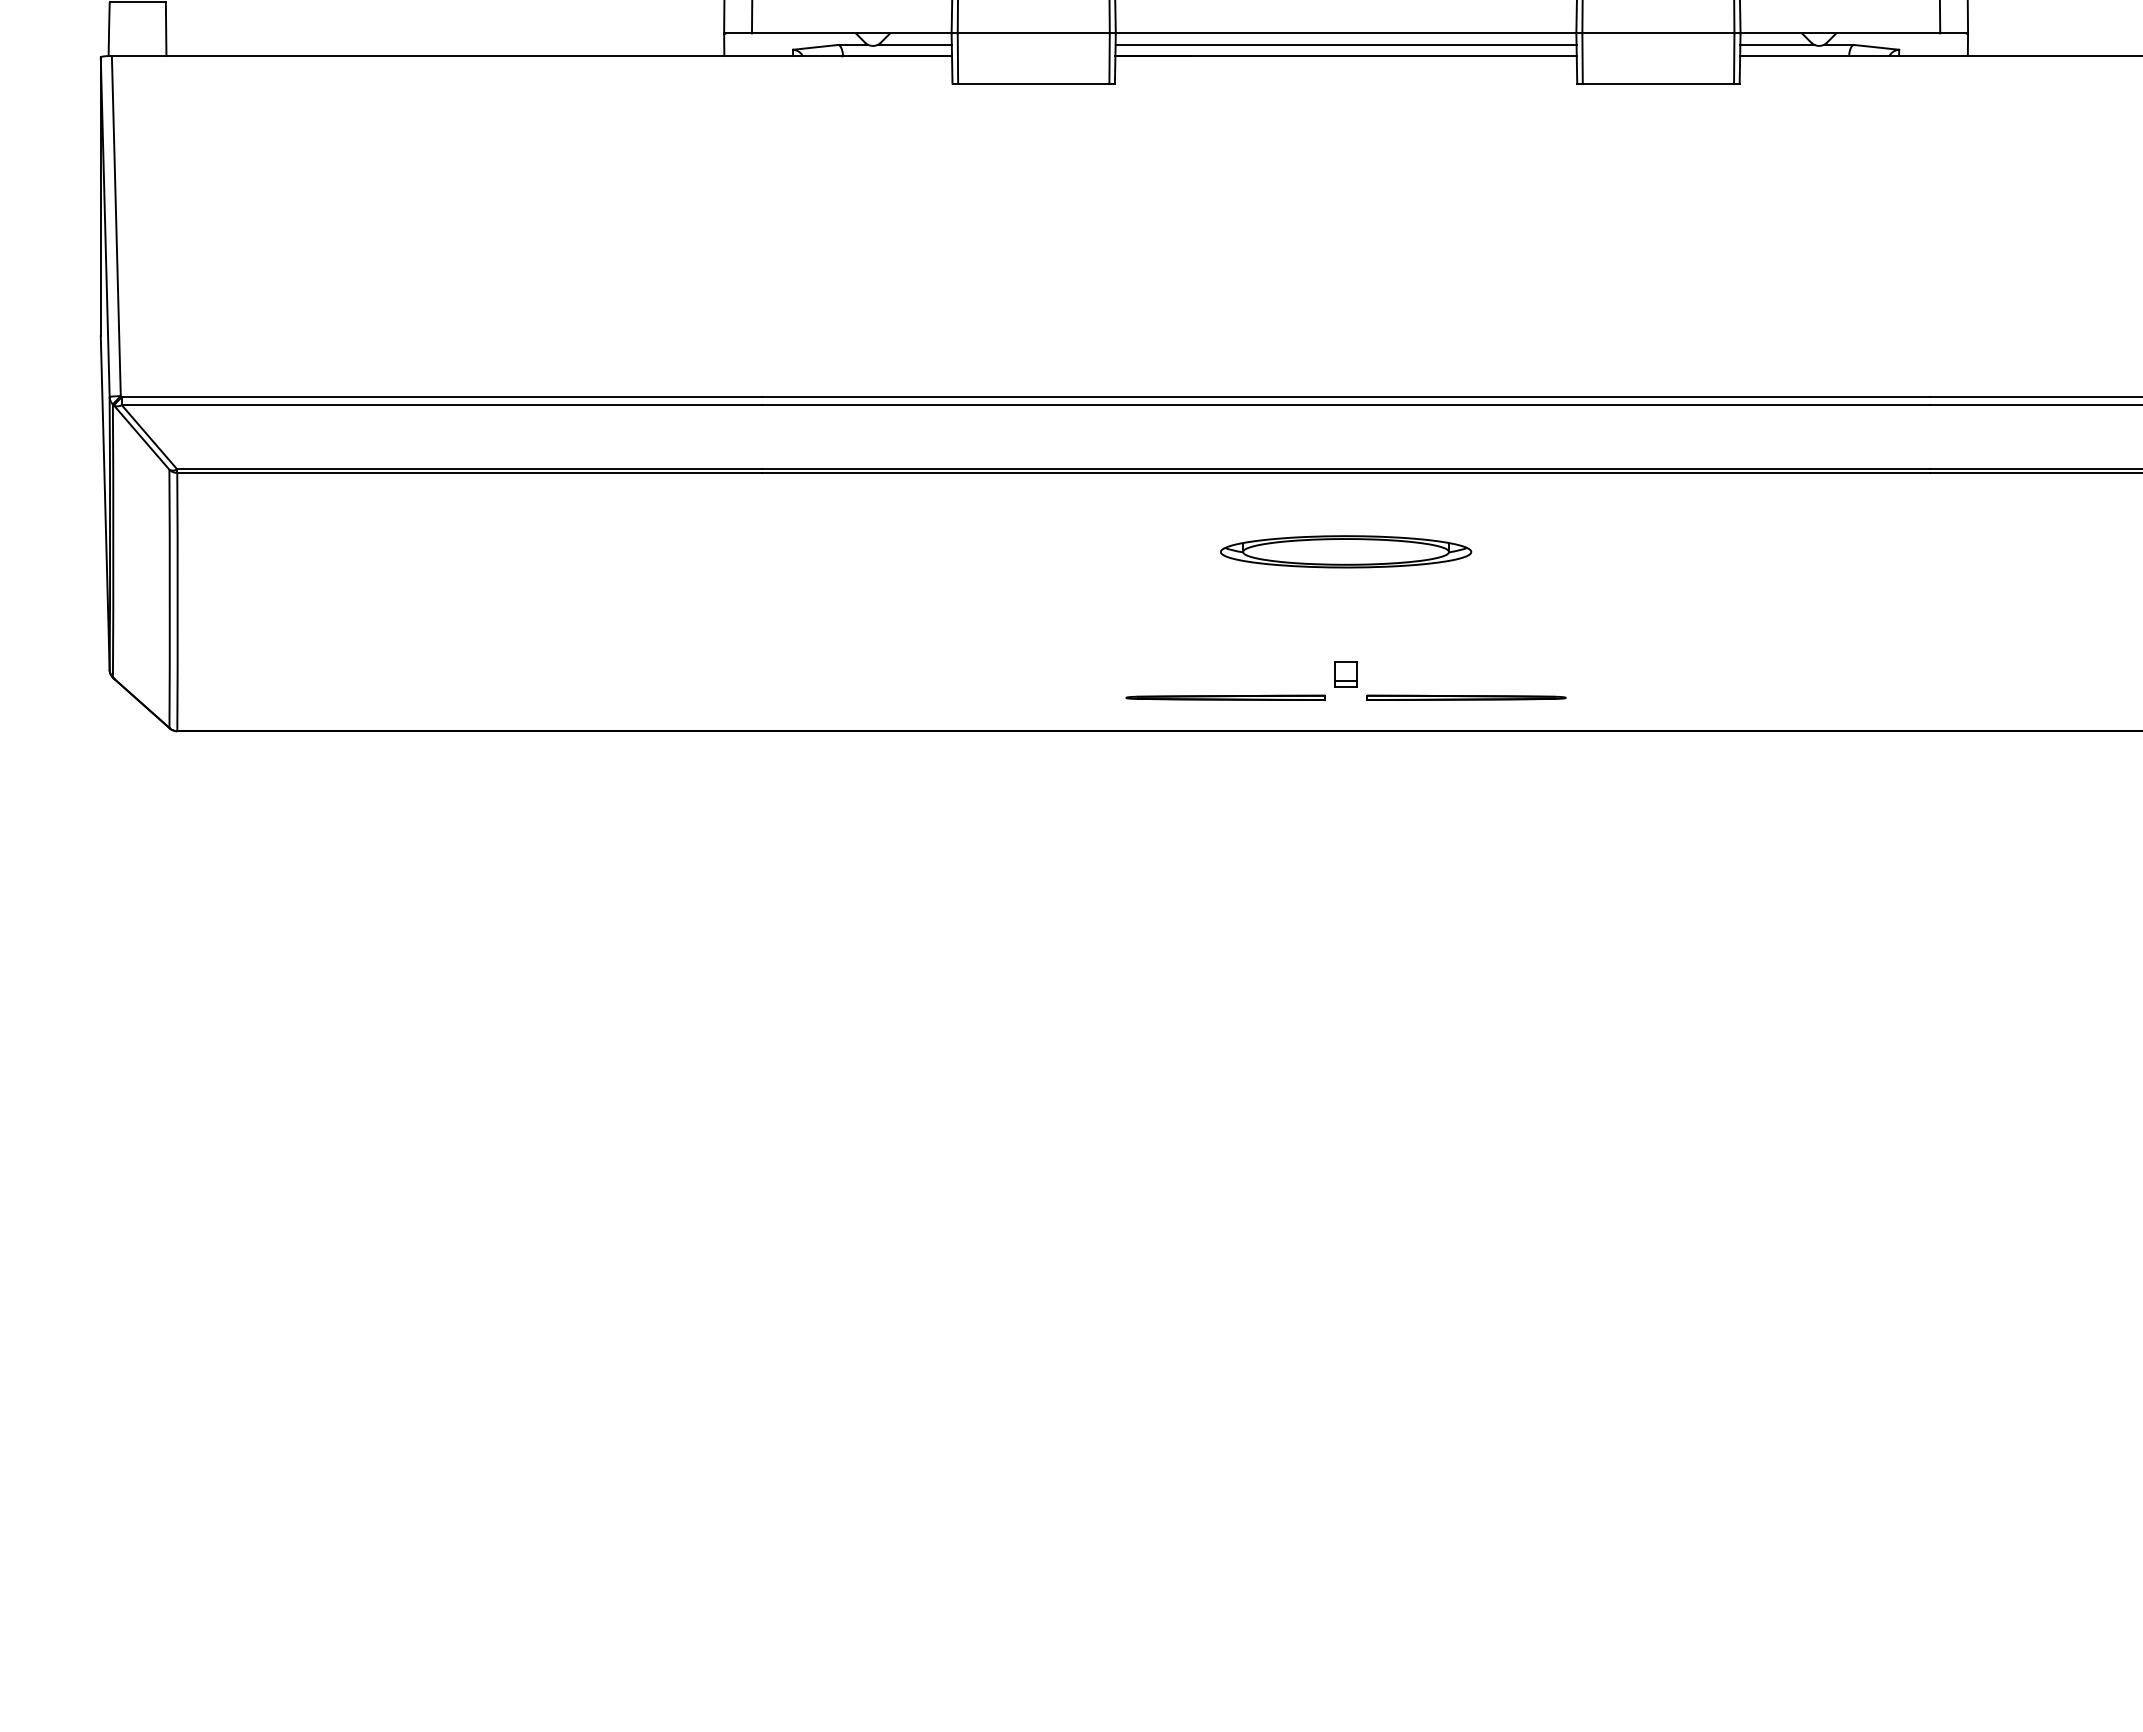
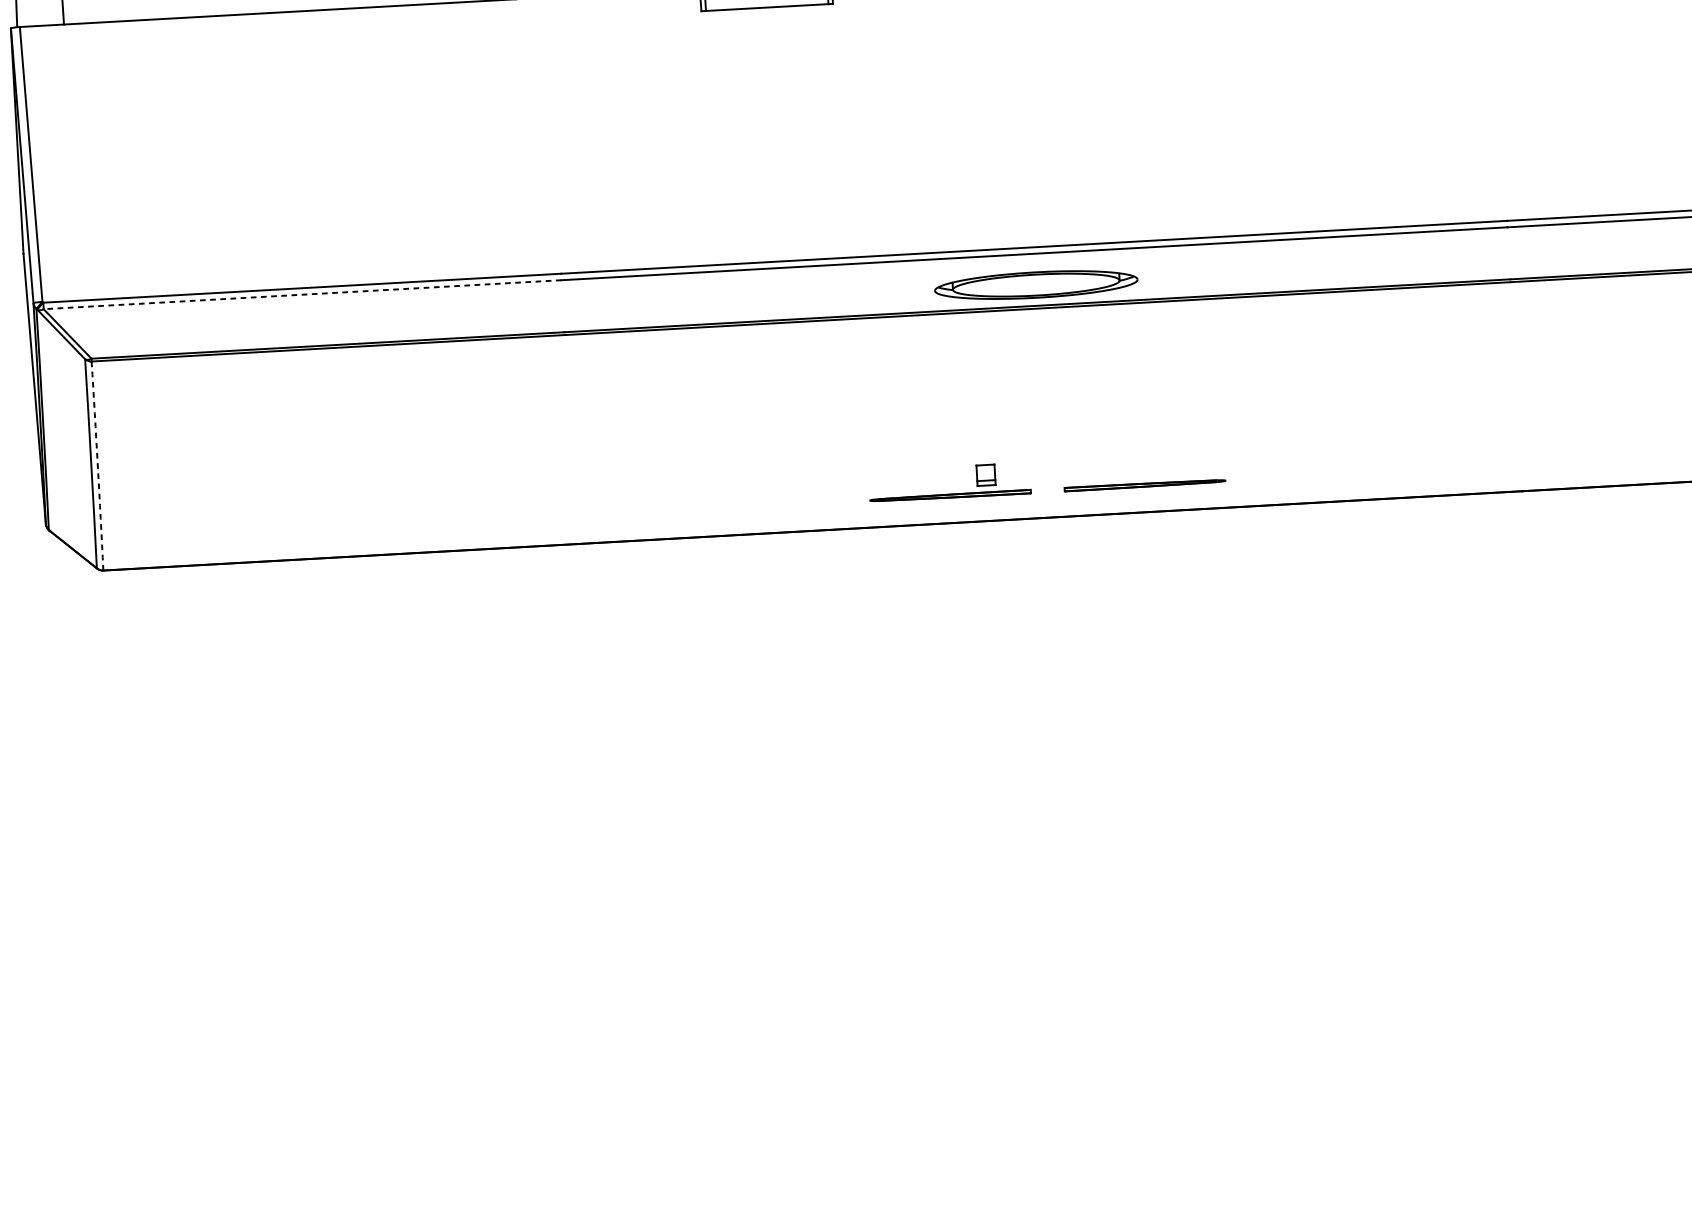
line: (441, 405) -> (302, 294), solid -> dashed
part: (1346, 551) -> (1036, 284), moved
arc: (177, 602) -> (97, 466), solid -> dashed
part: (1345, 674) -> (985, 475), moved

